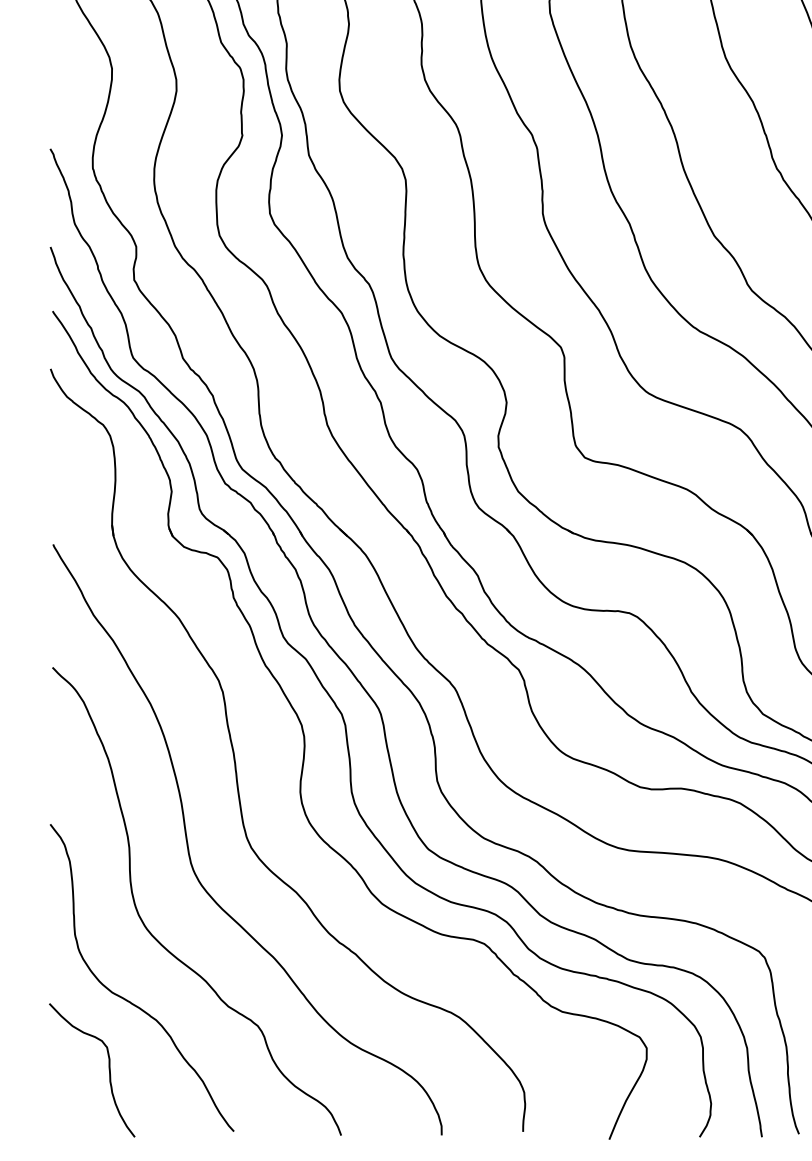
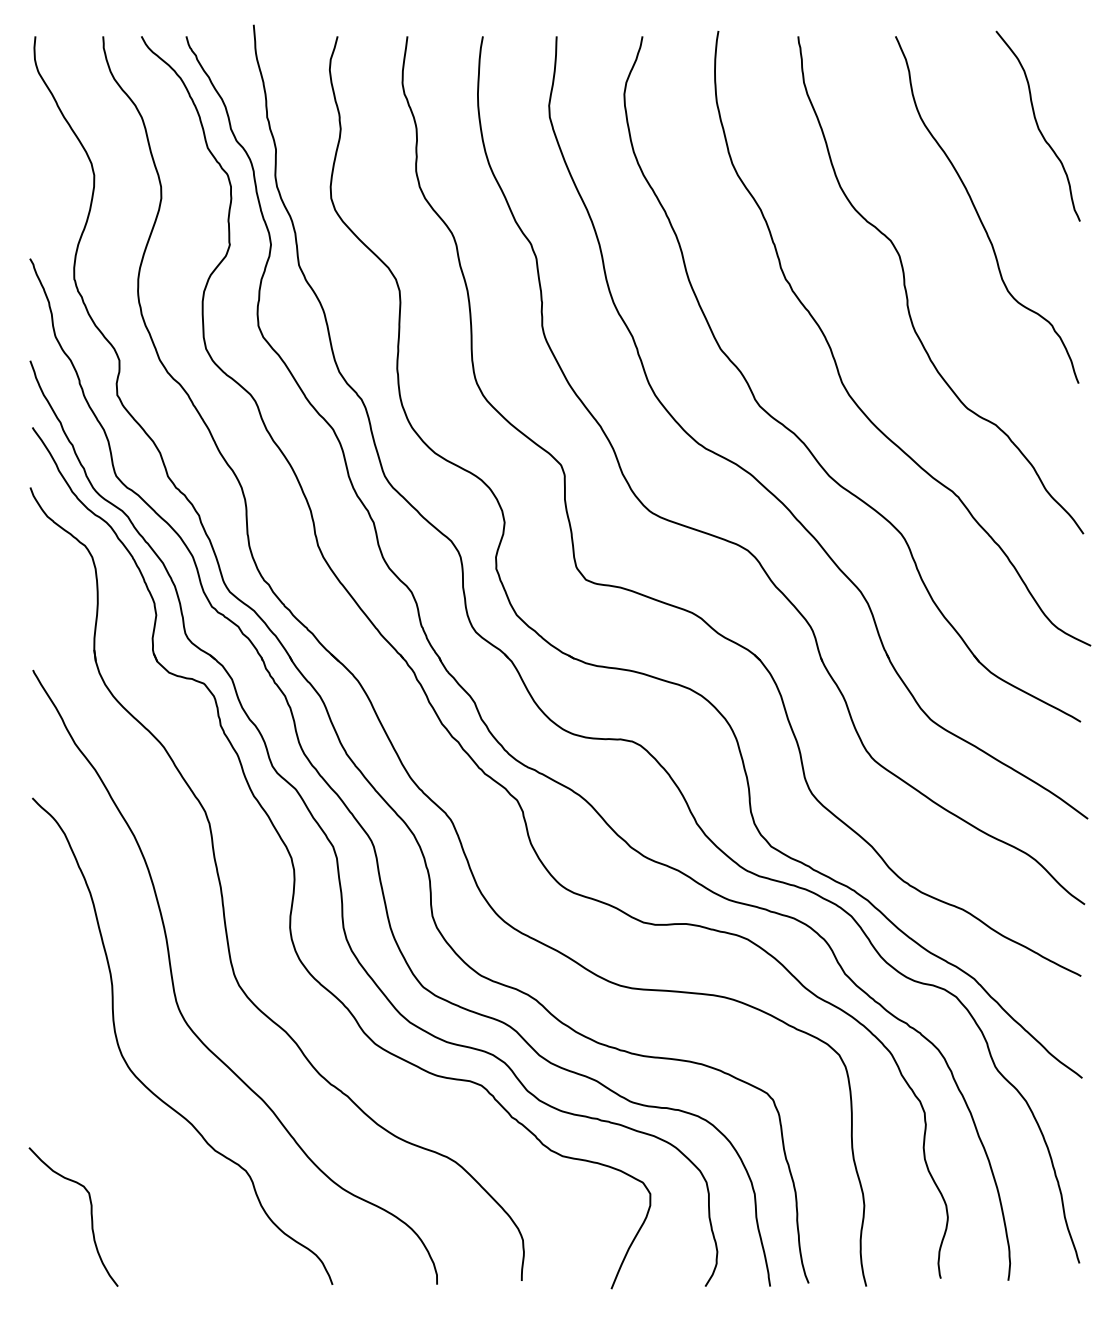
curve: (127, 999) -> (110, 1143), removed

